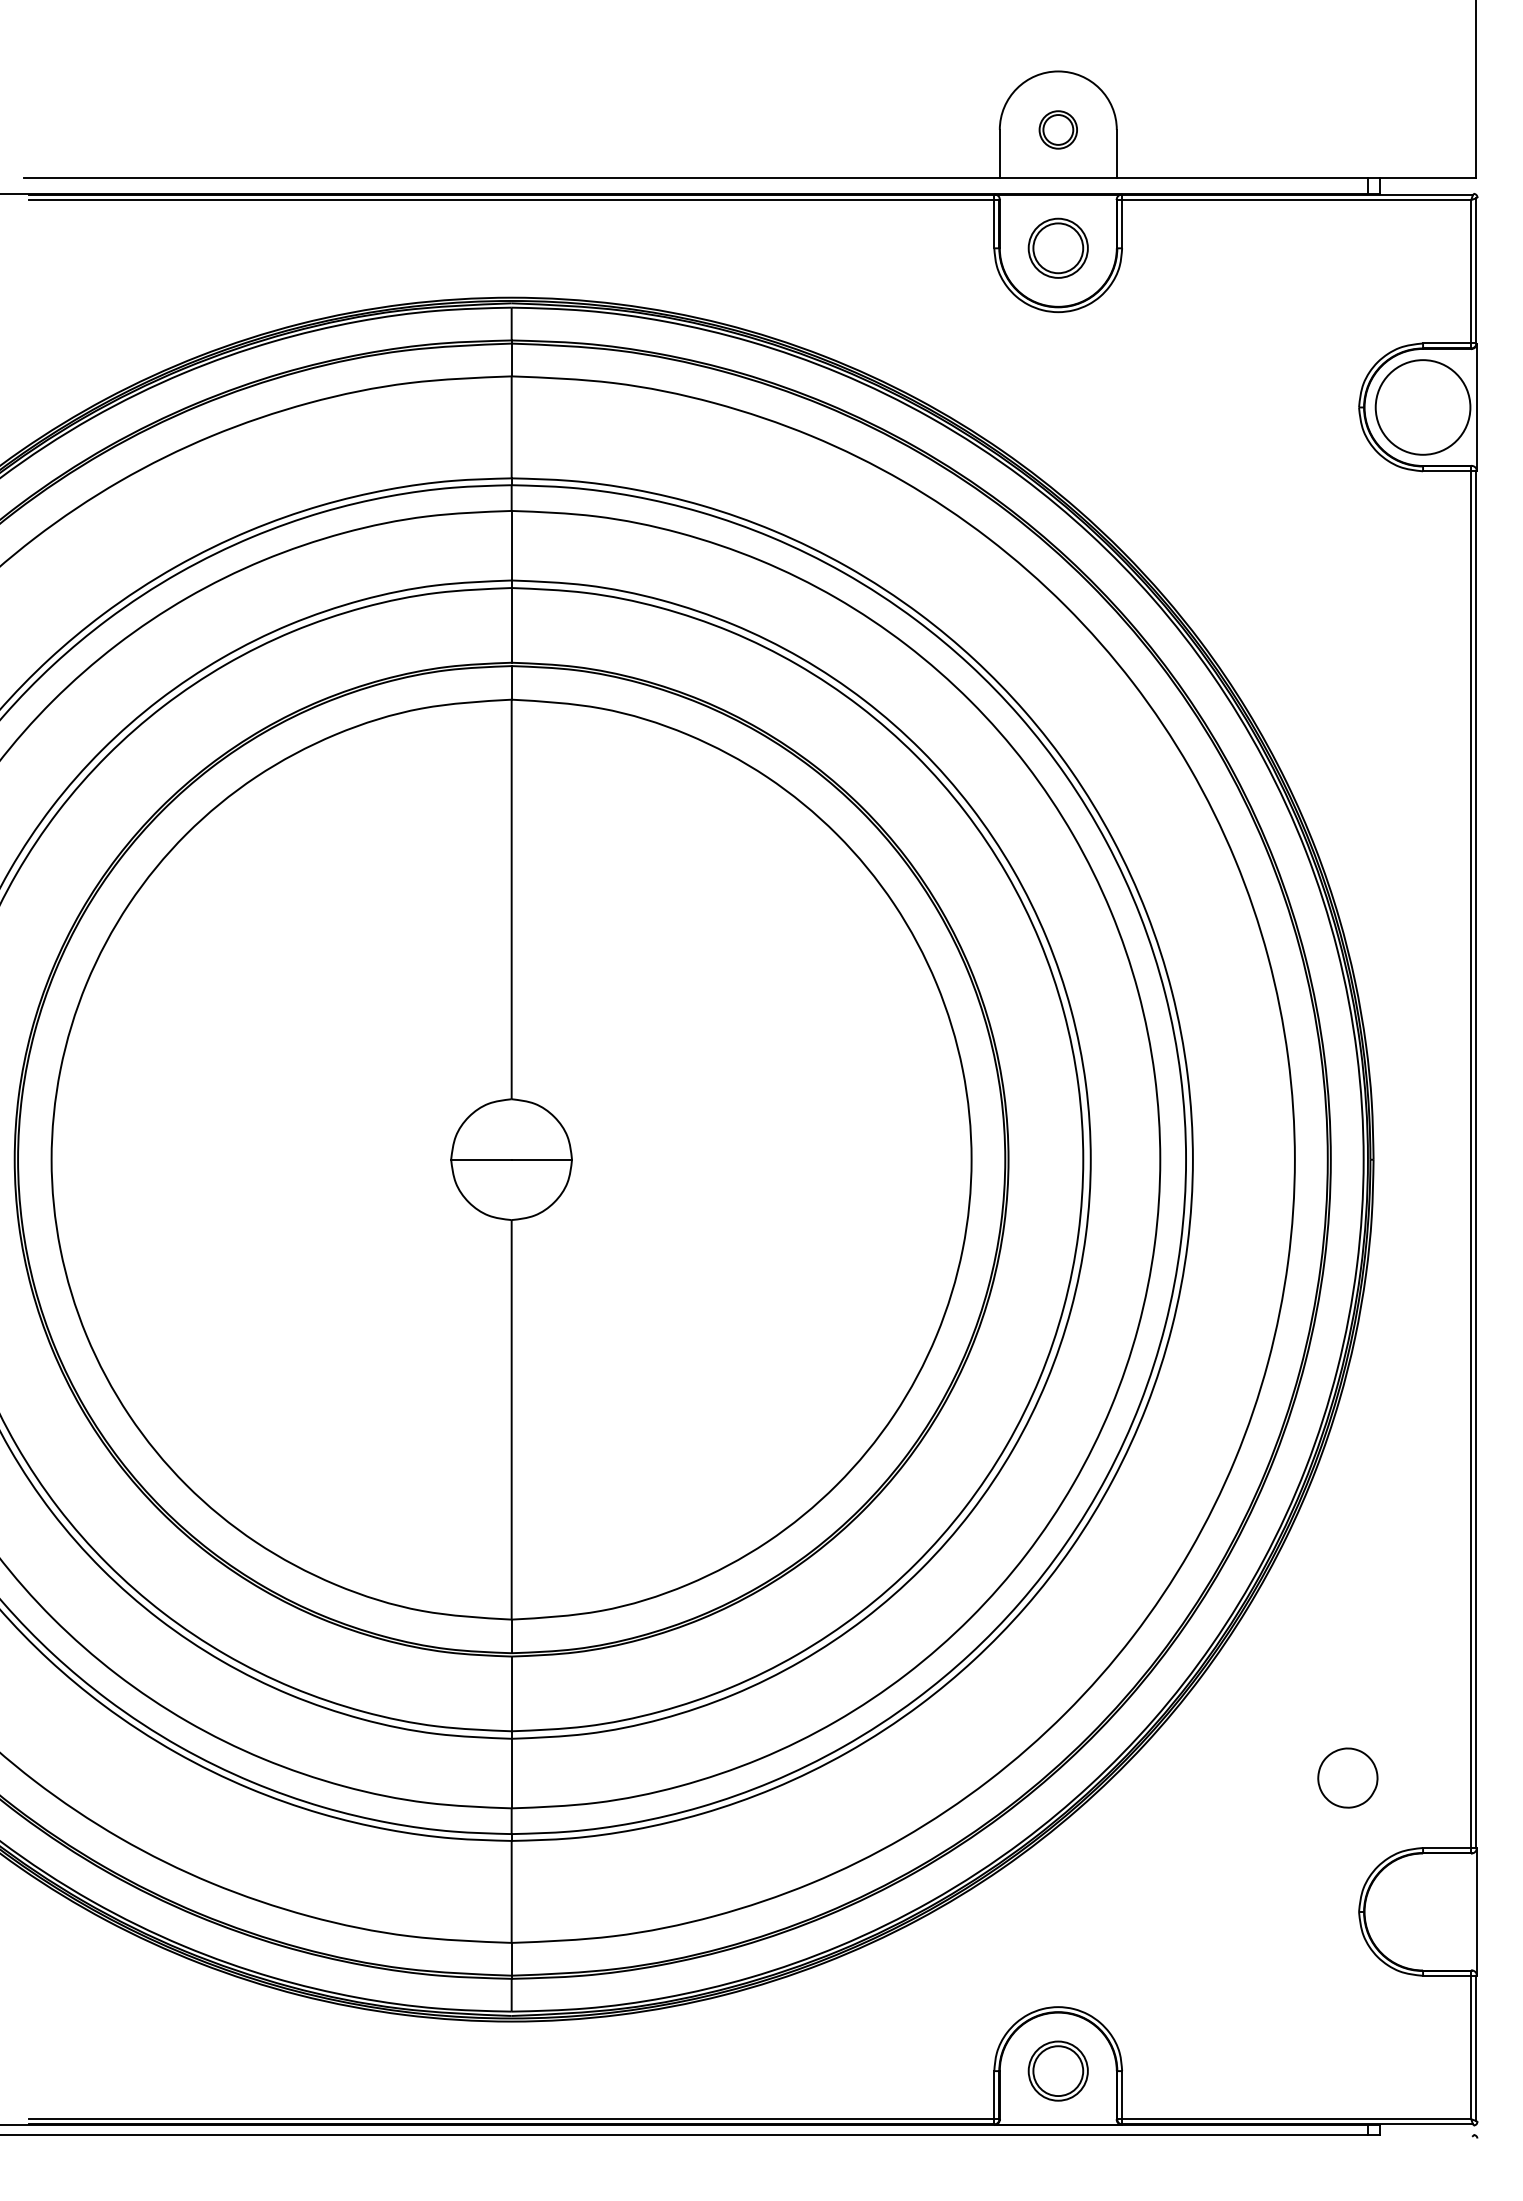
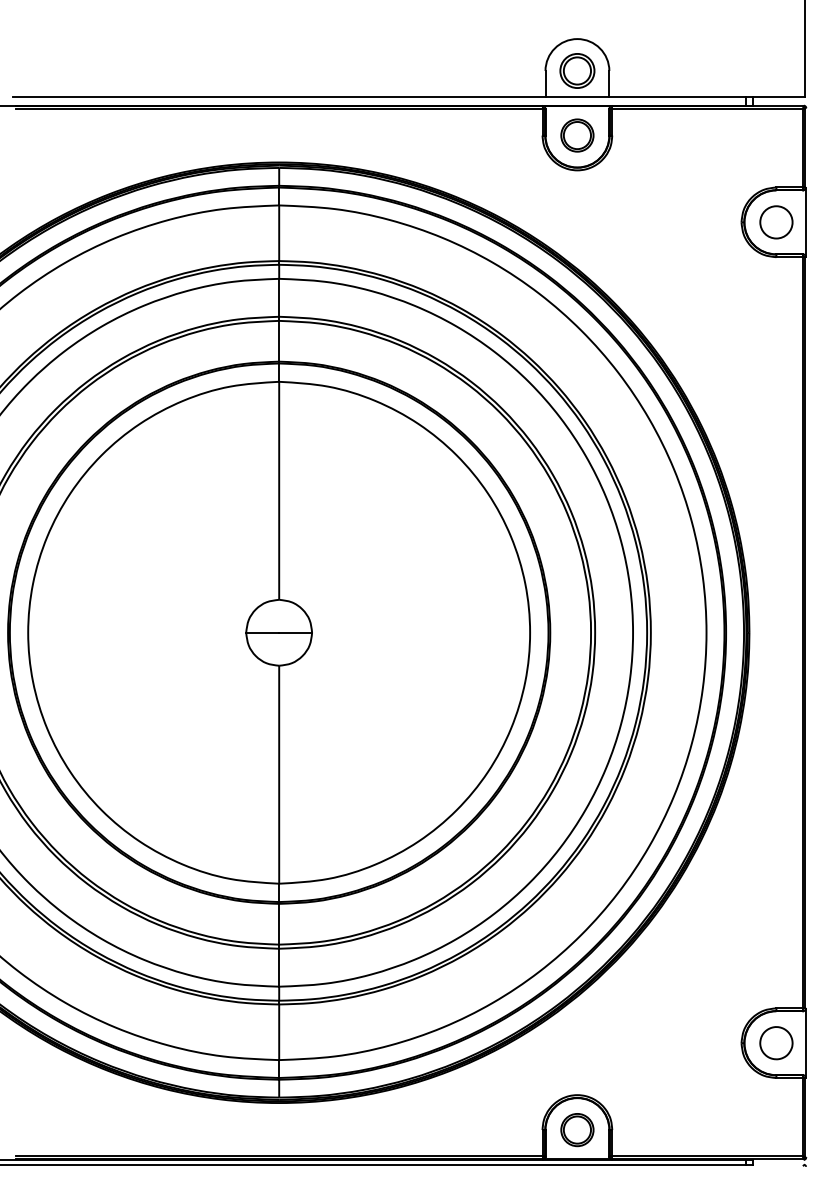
part: (1058, 129) -> (577, 70), size x1.67
circle: (1423, 407) -> (776, 222), size x0.62
part: (1348, 1778) -> (776, 1043), moved

